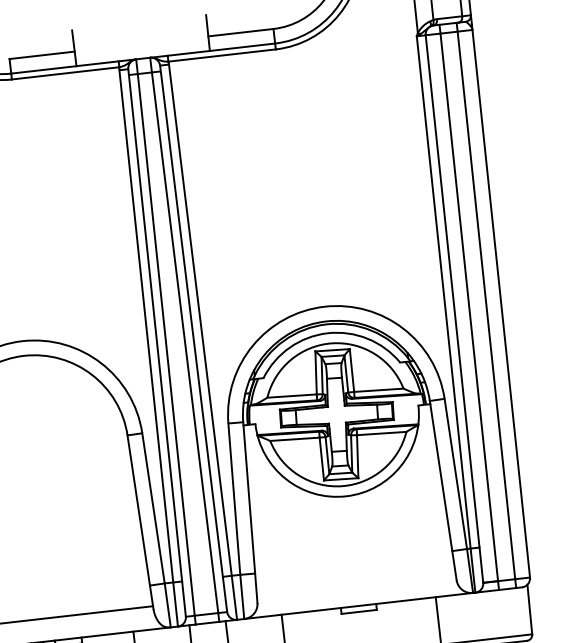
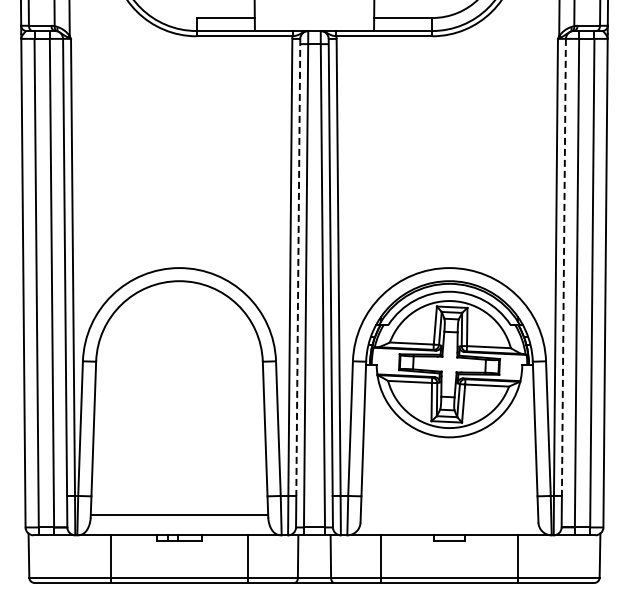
line: (452, 291) -> (563, 267), solid -> dashed
line: (155, 325) -> (298, 267), solid -> dashed

